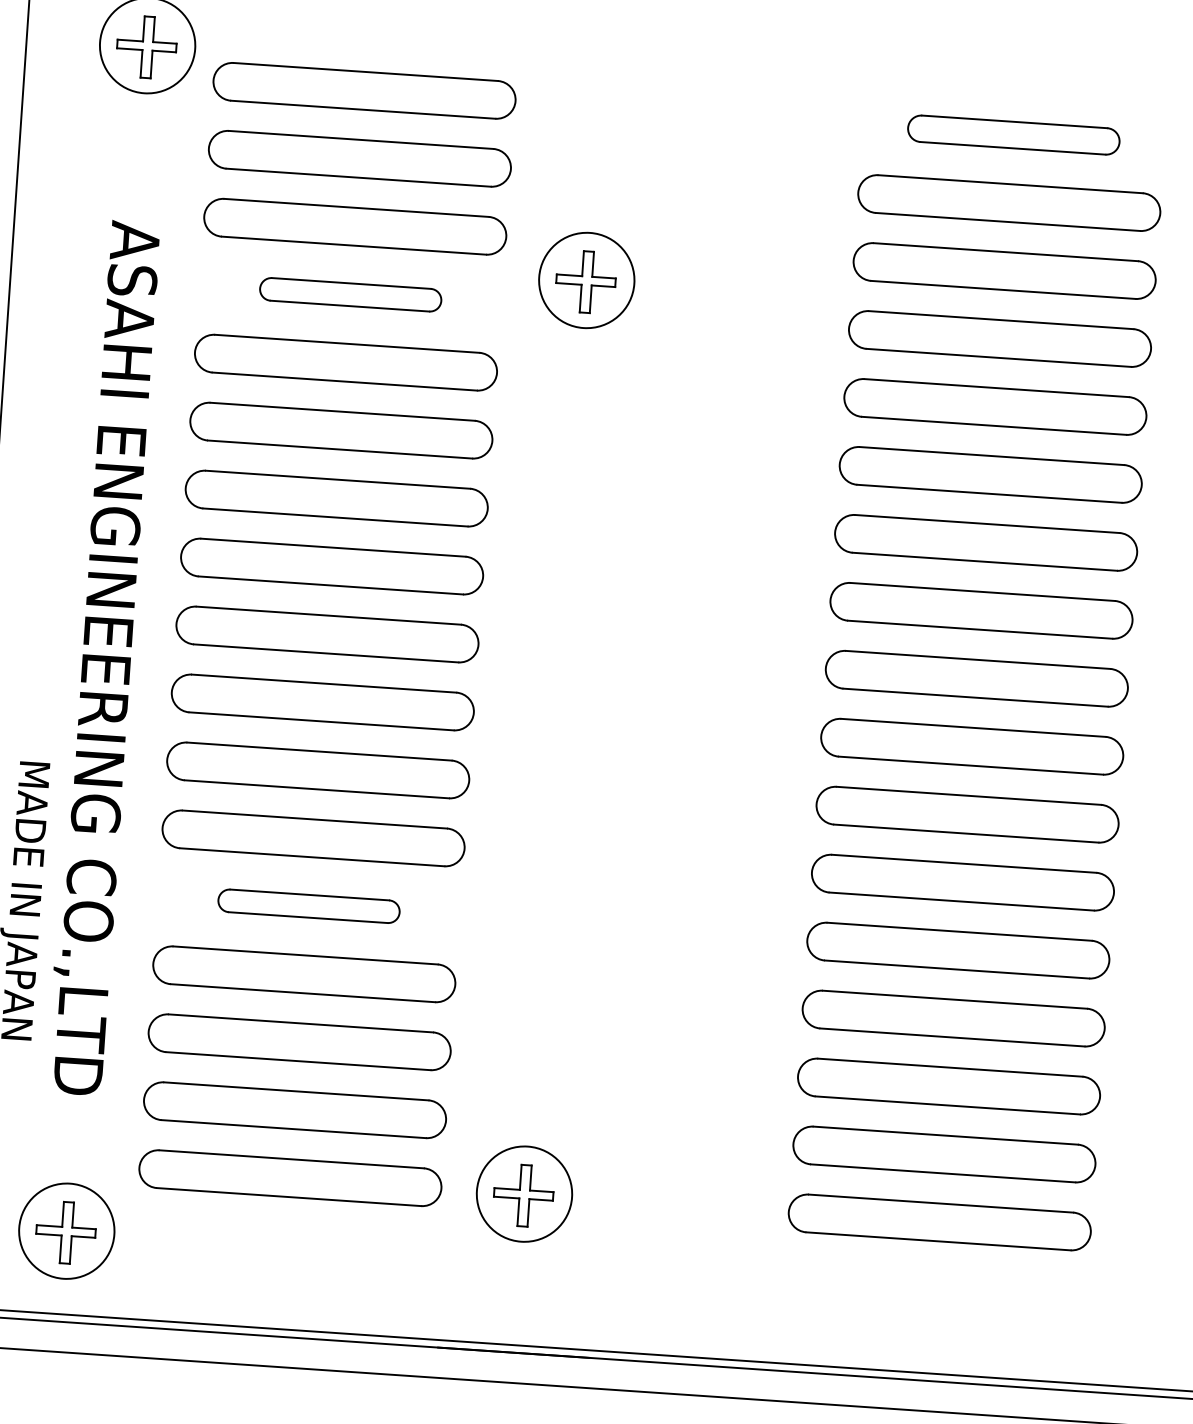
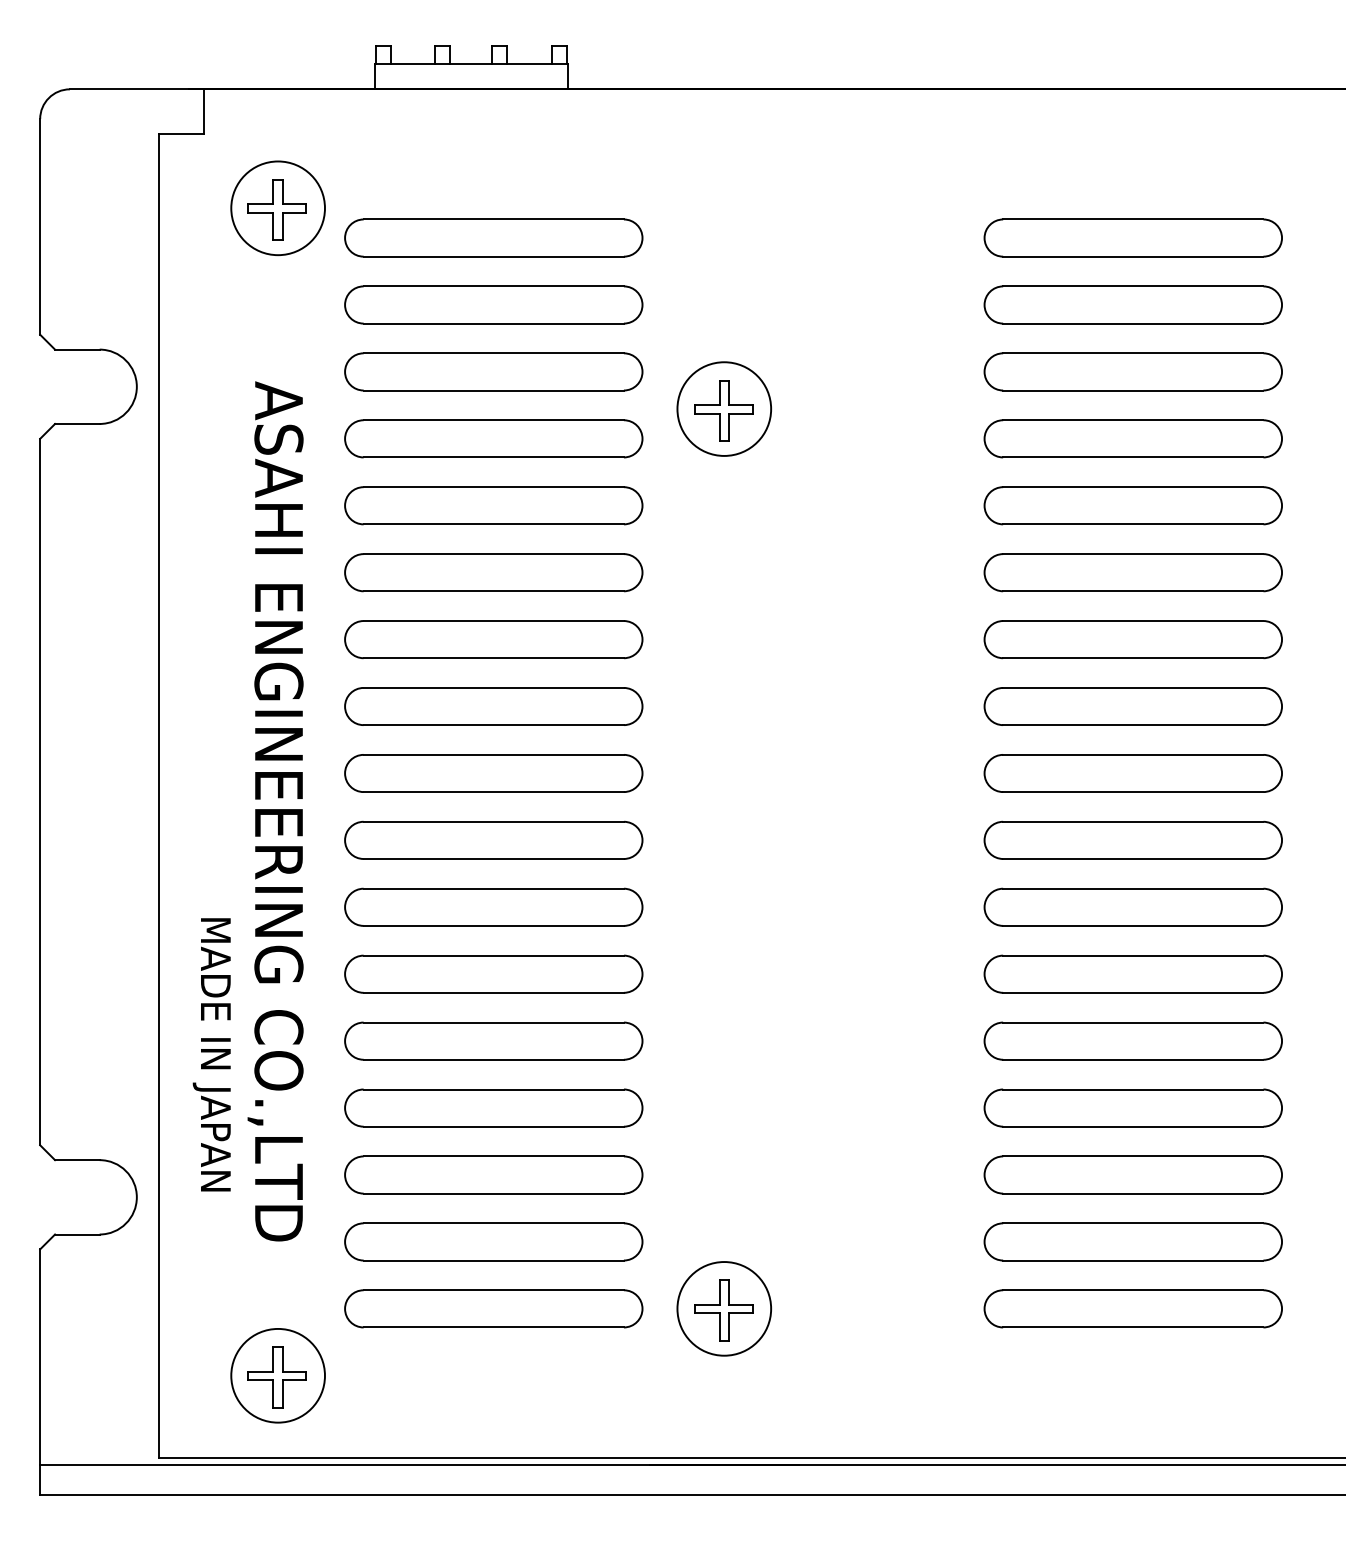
part: (1013, 134) -> (1132, 237), size x1.43
part: (350, 294) -> (493, 438), size x1.67
part: (308, 905) -> (493, 1040), size x1.67

